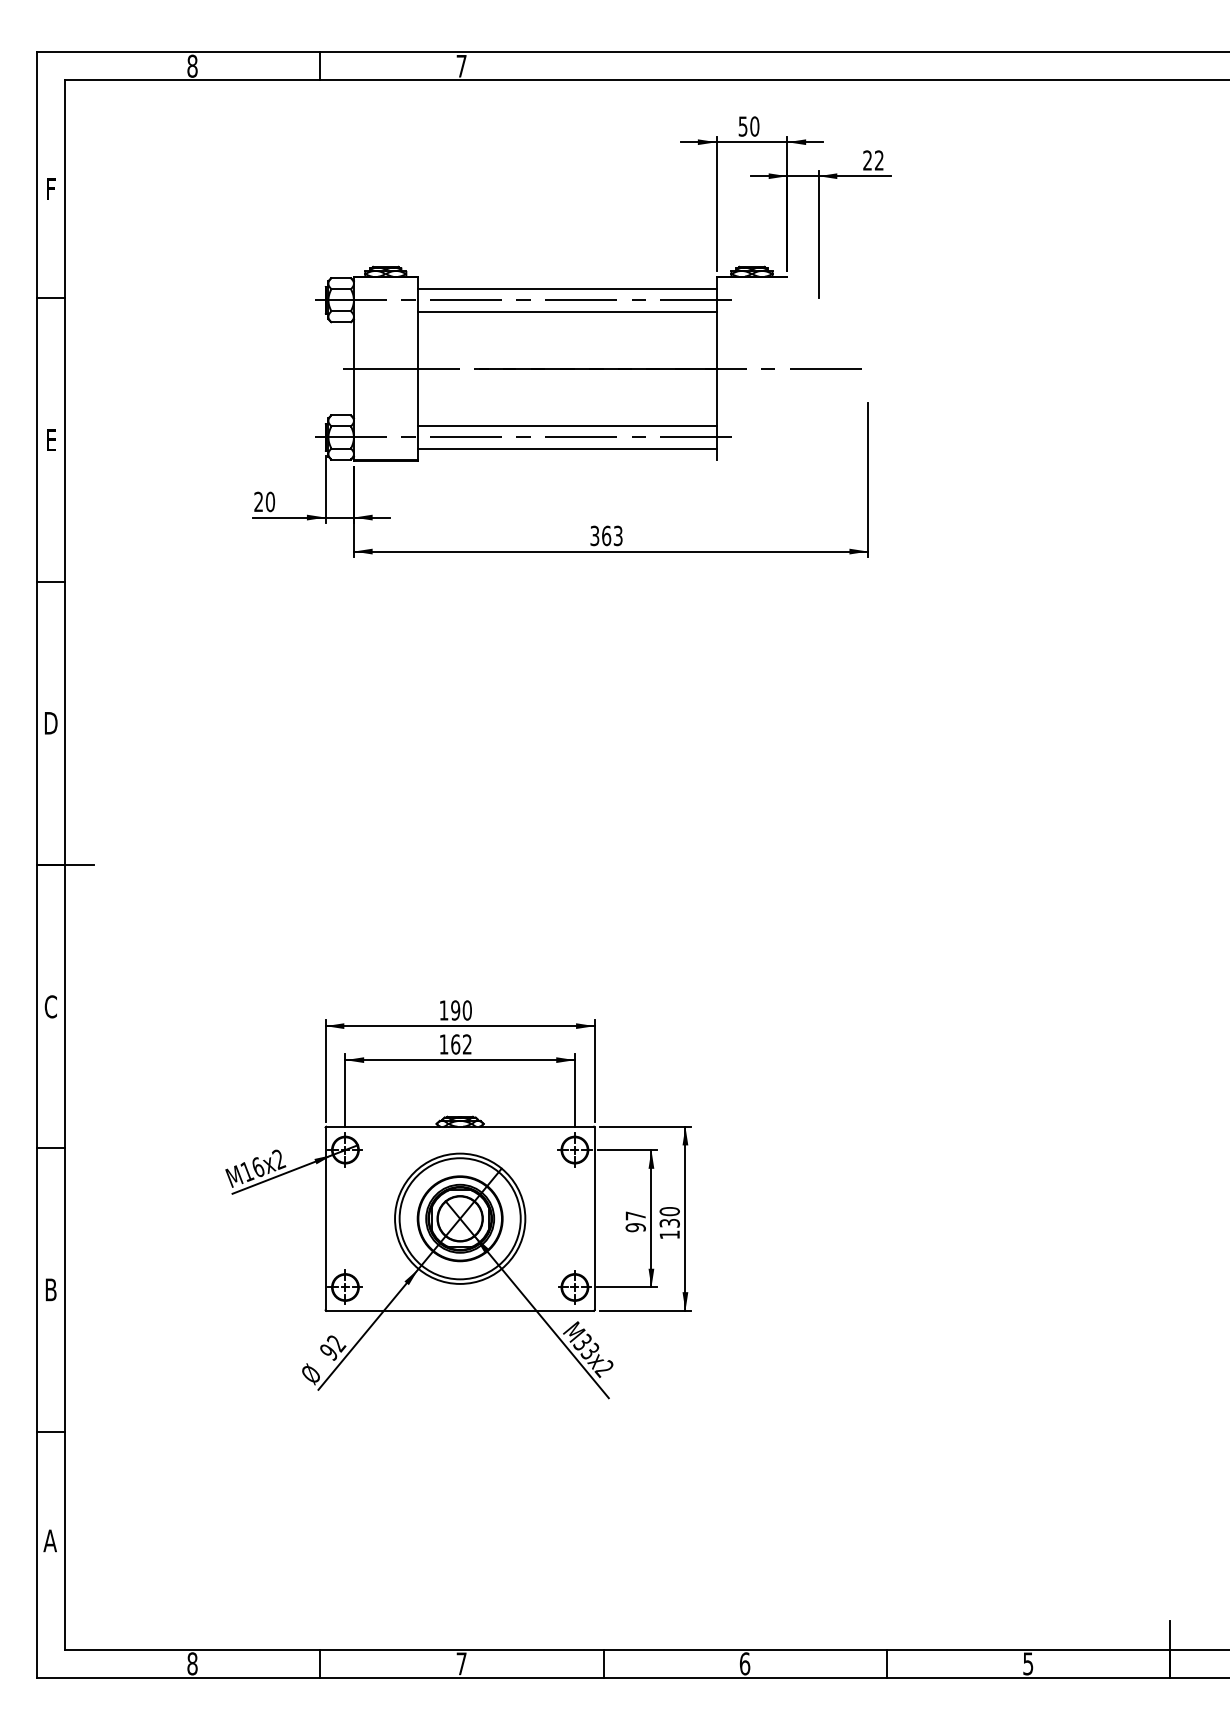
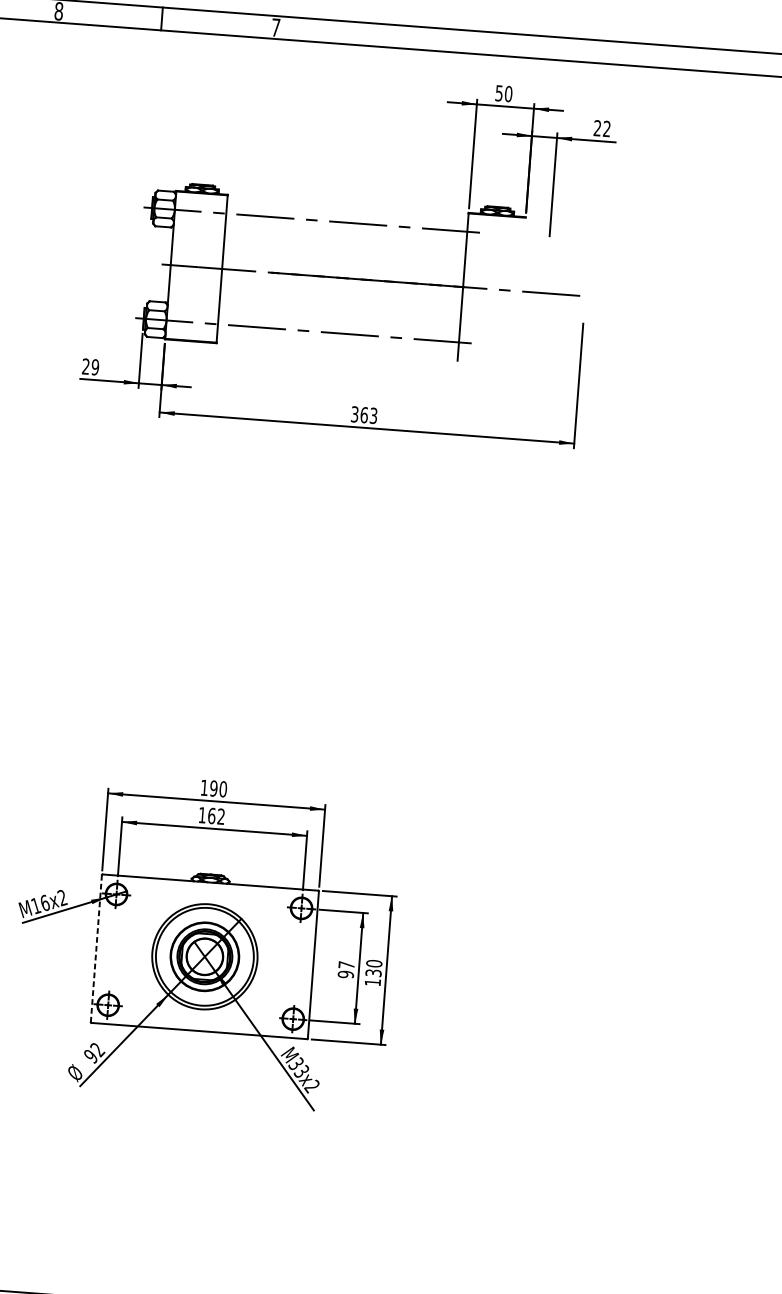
line: (566, 288) -> (347, 213), removed
line: (566, 311) -> (345, 231), removed
line: (566, 426) -> (338, 324), removed
line: (566, 448) -> (337, 342), removed
text: (269, 502) -> (94, 367), 20 -> 29
line: (325, 1219) -> (96, 949), solid -> dashed

